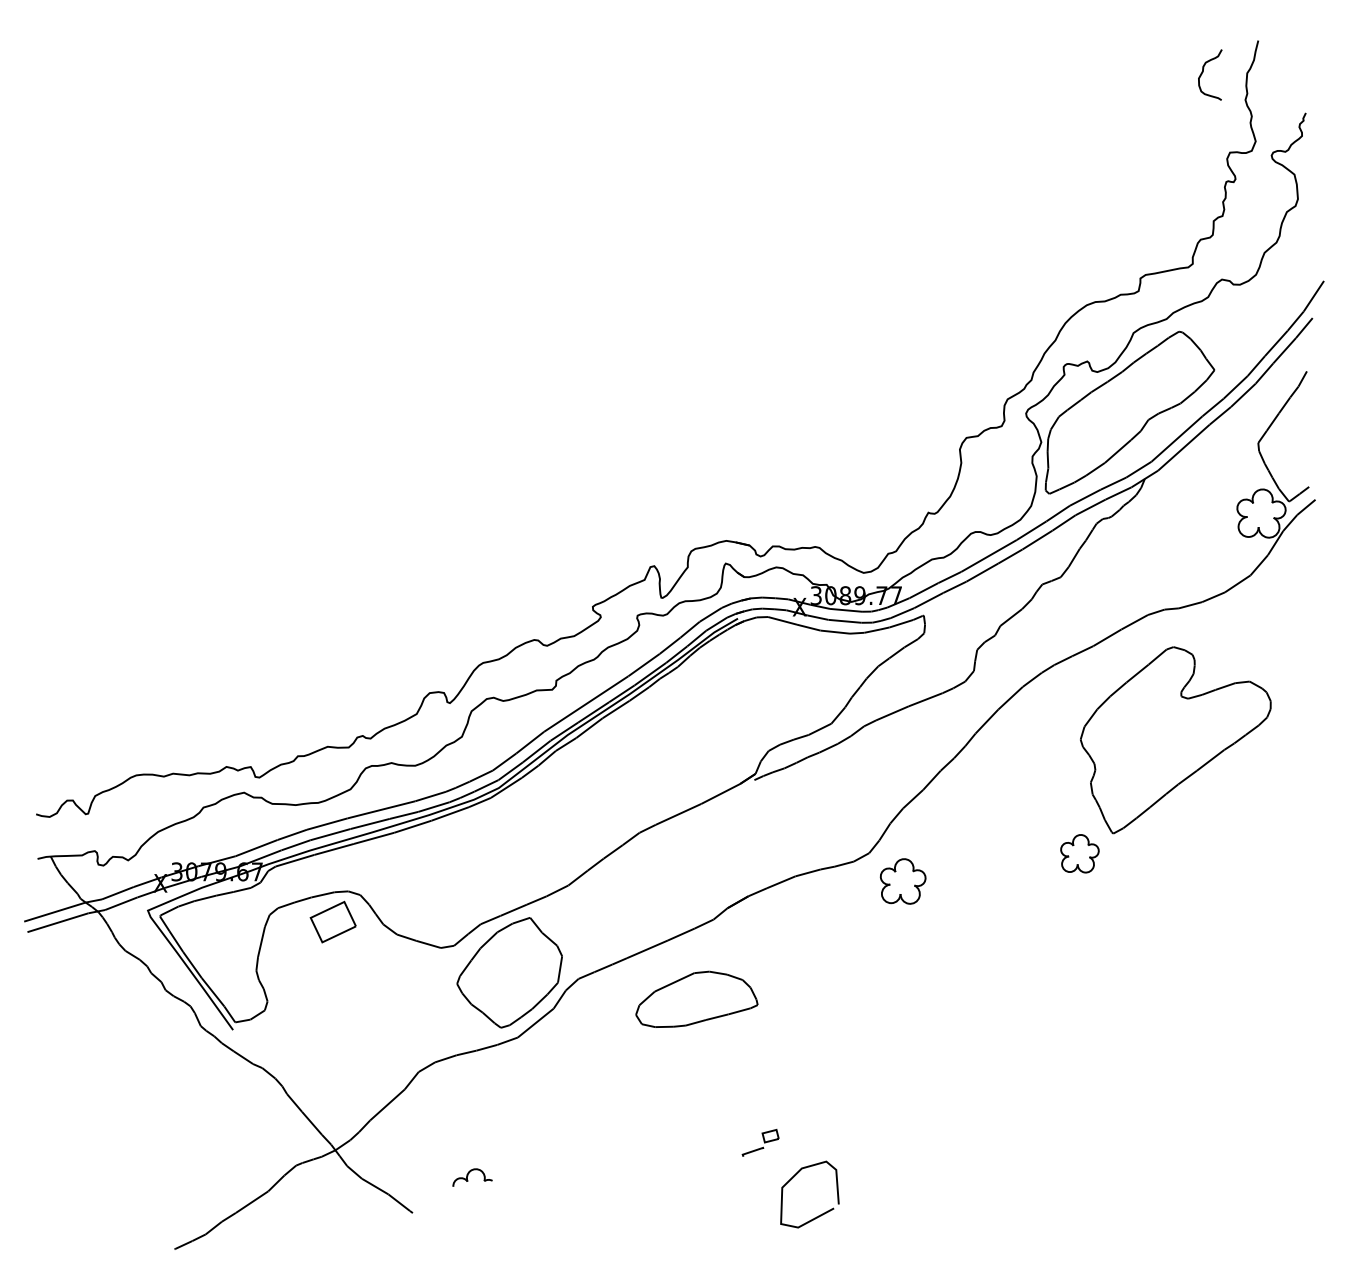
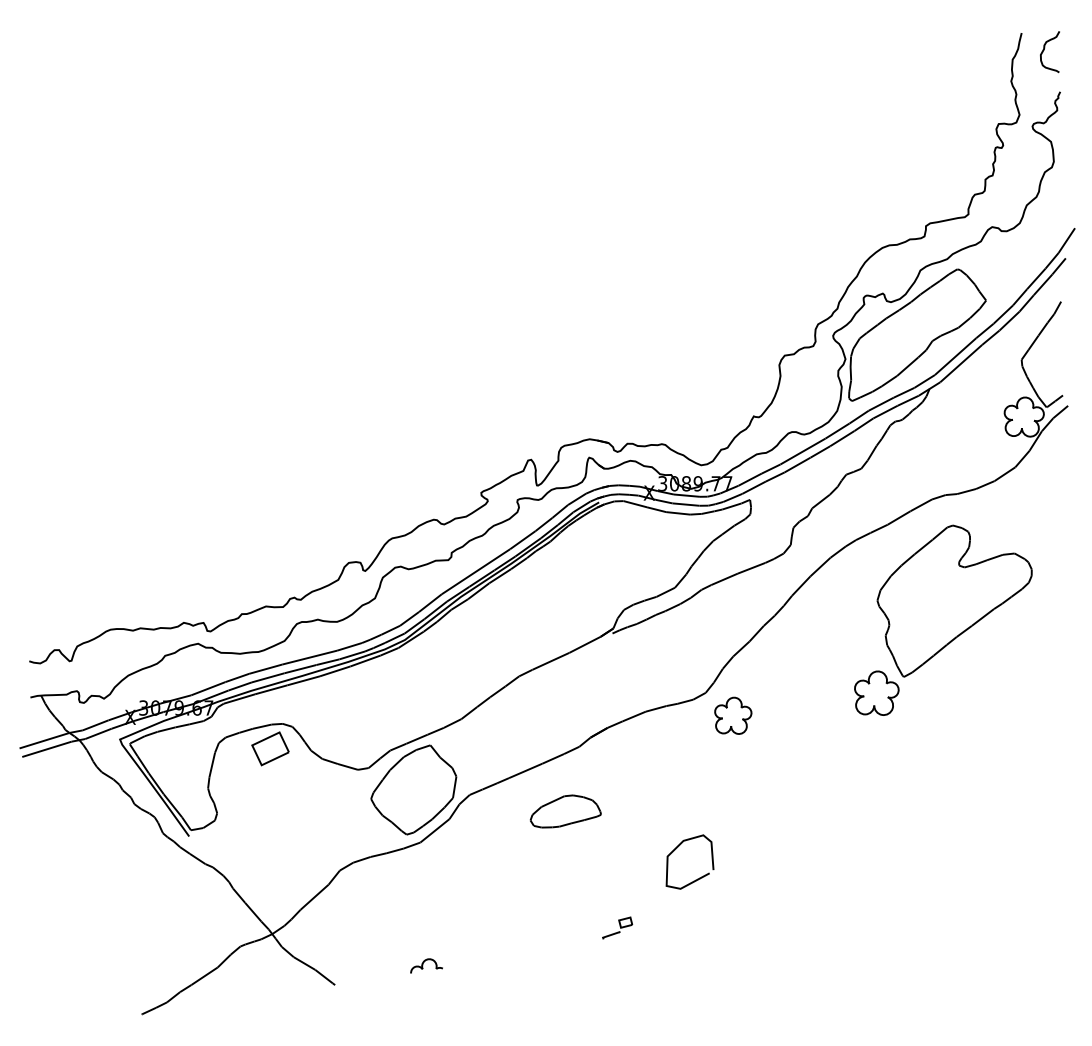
curve: (1203, 72) -> (1044, 50), moved
part: (1079, 853) -> (876, 693), size x1.43
part: (696, 998) -> (565, 810), size x0.71
part: (472, 1177) -> (426, 965), moved
curve: (793, 1178) -> (676, 849), moved

